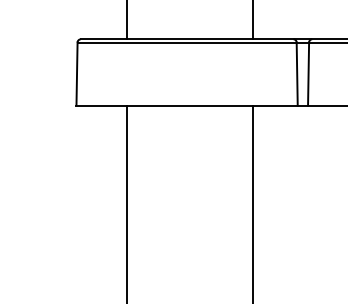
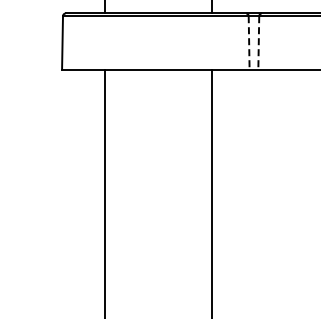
line: (297, 73) -> (249, 42), solid -> dashed
line: (308, 73) -> (258, 42), solid -> dashed

